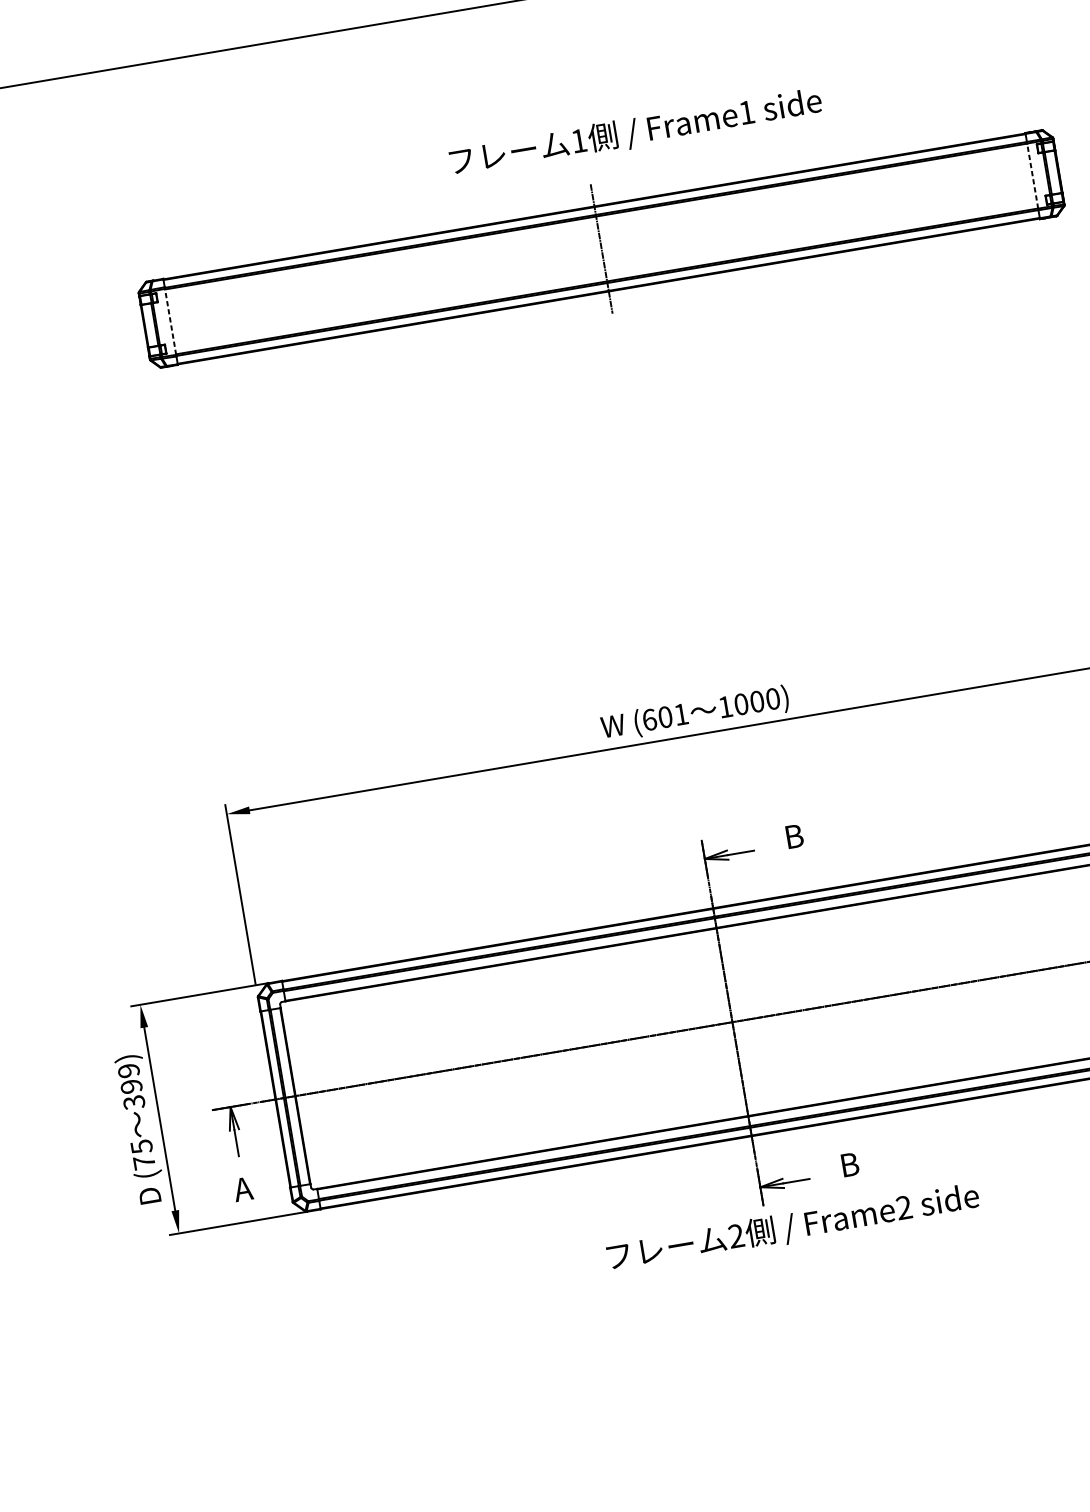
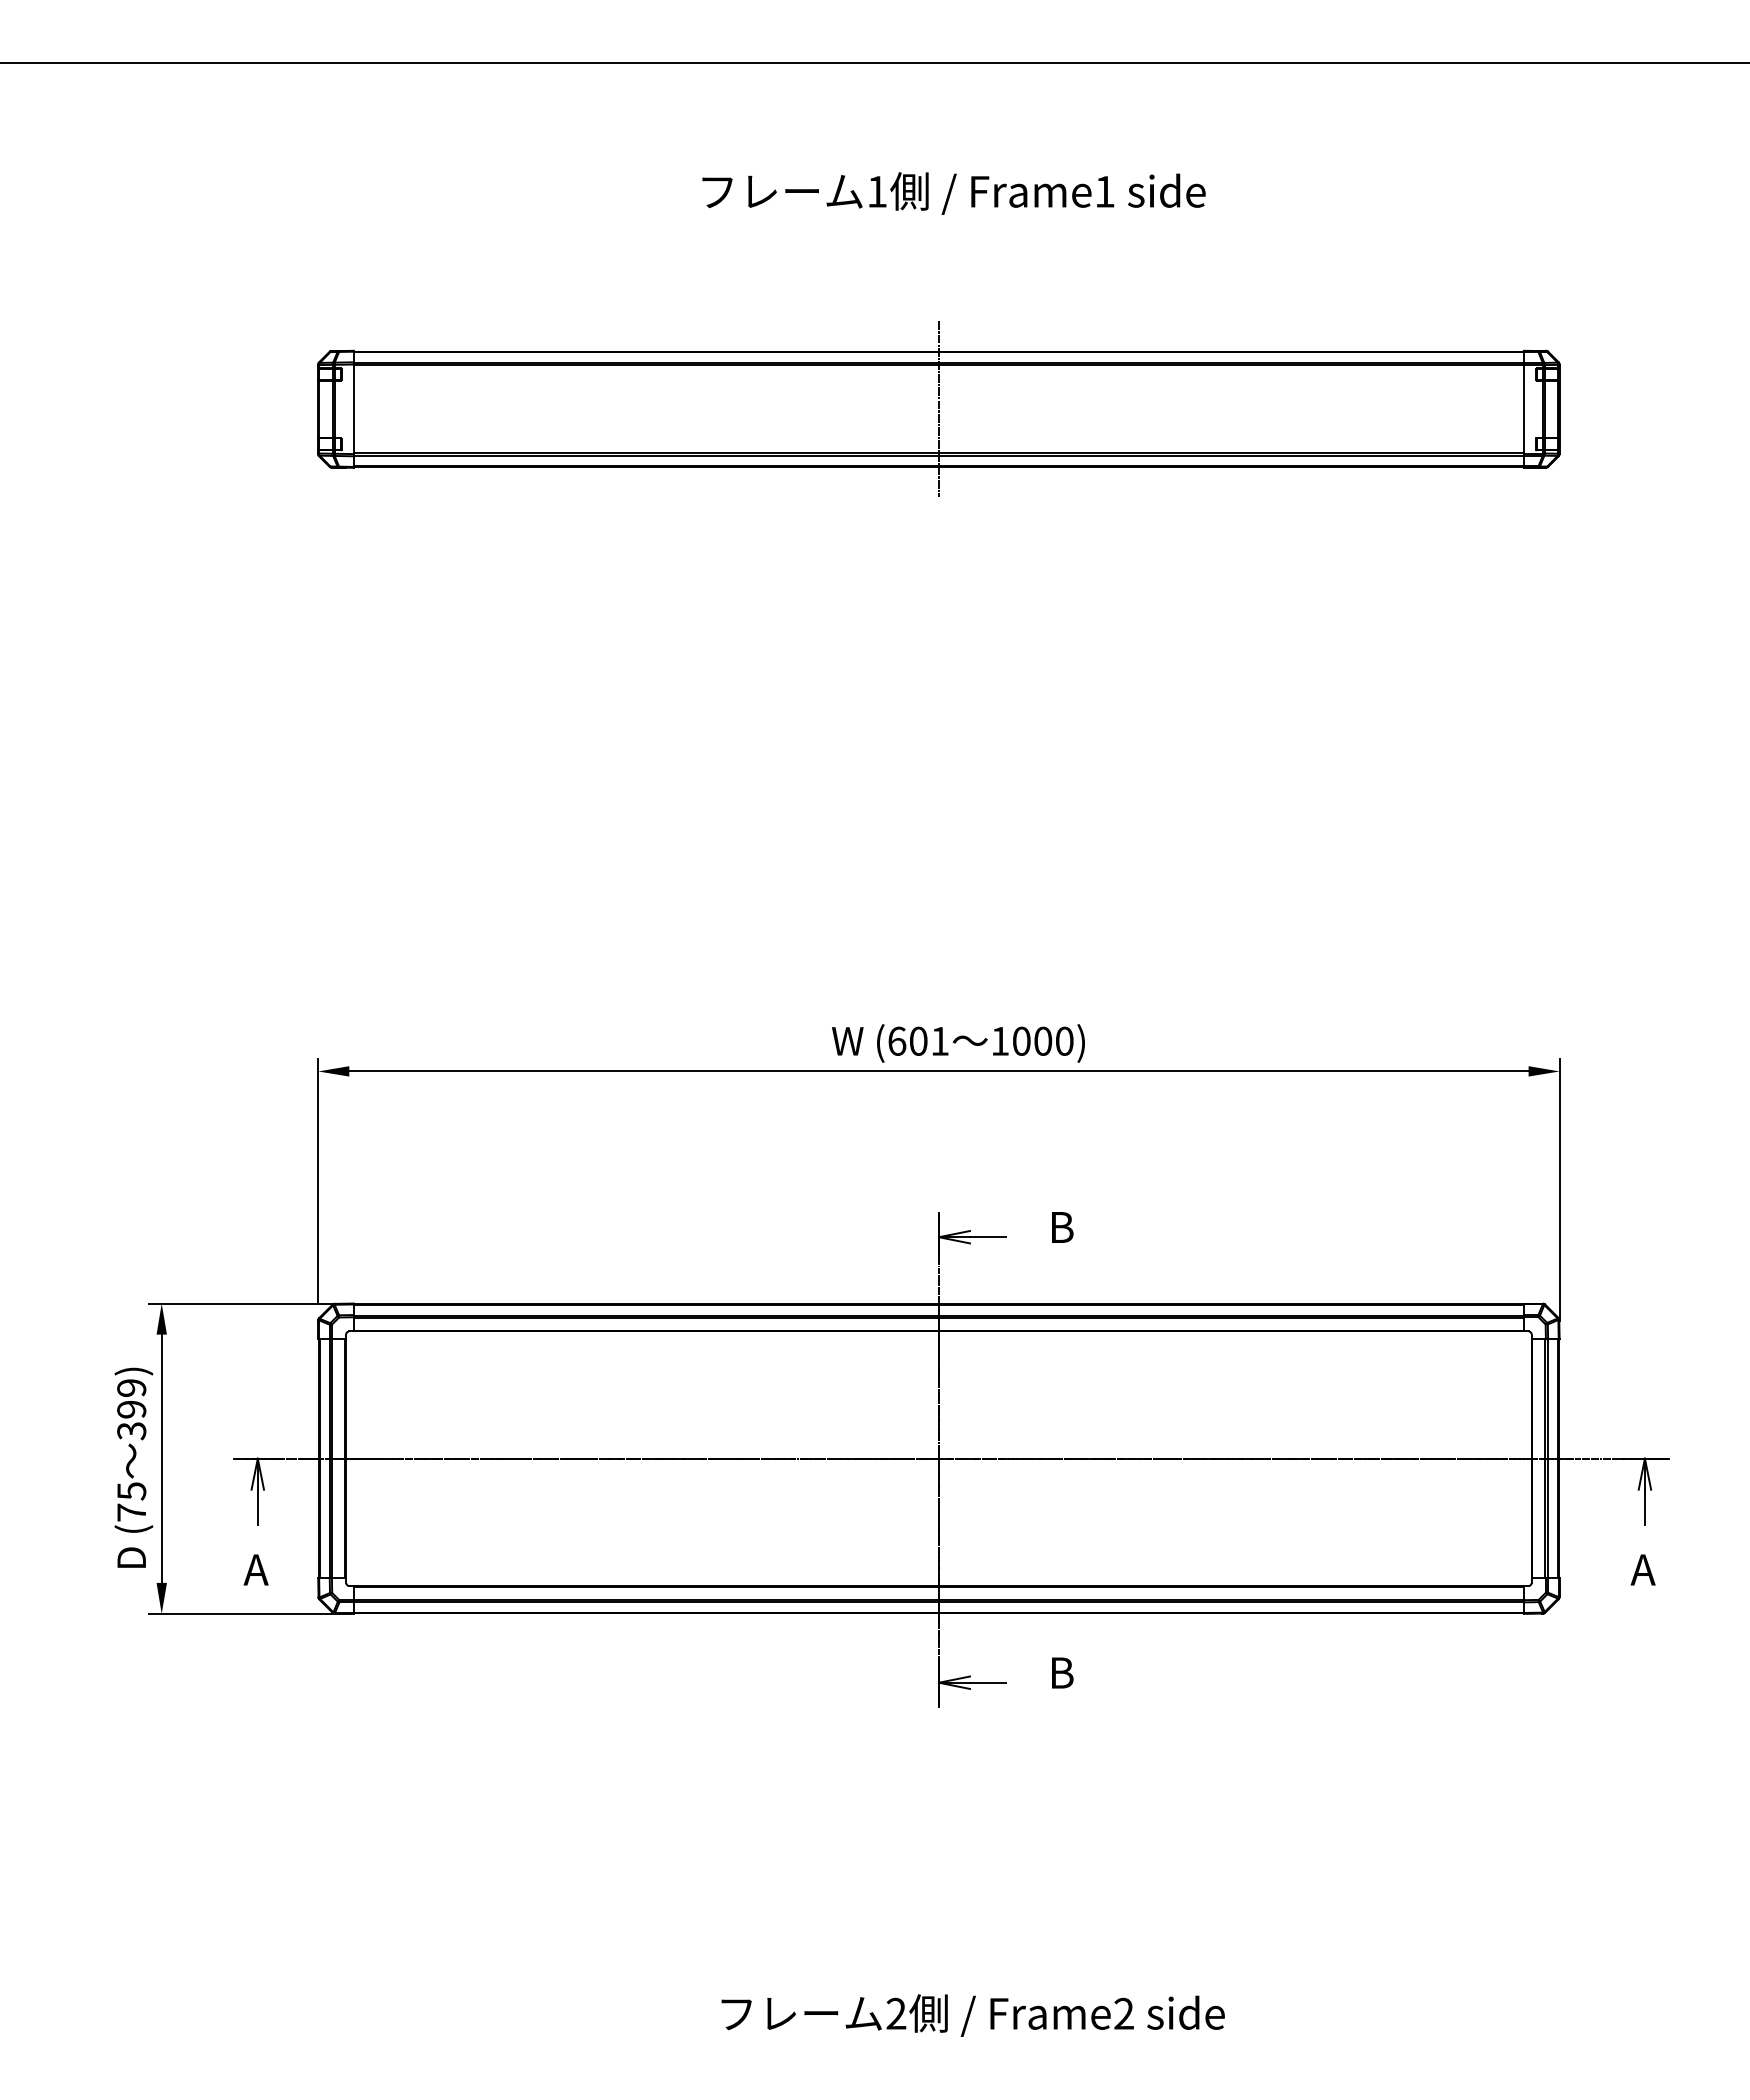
text: (635, 132) -> (953, 193), moved
line: (1032, 175) -> (1523, 408), dashed -> solid
line: (170, 322) -> (353, 409), dashed -> solid
text: (792, 1227) -> (972, 2015), moved

